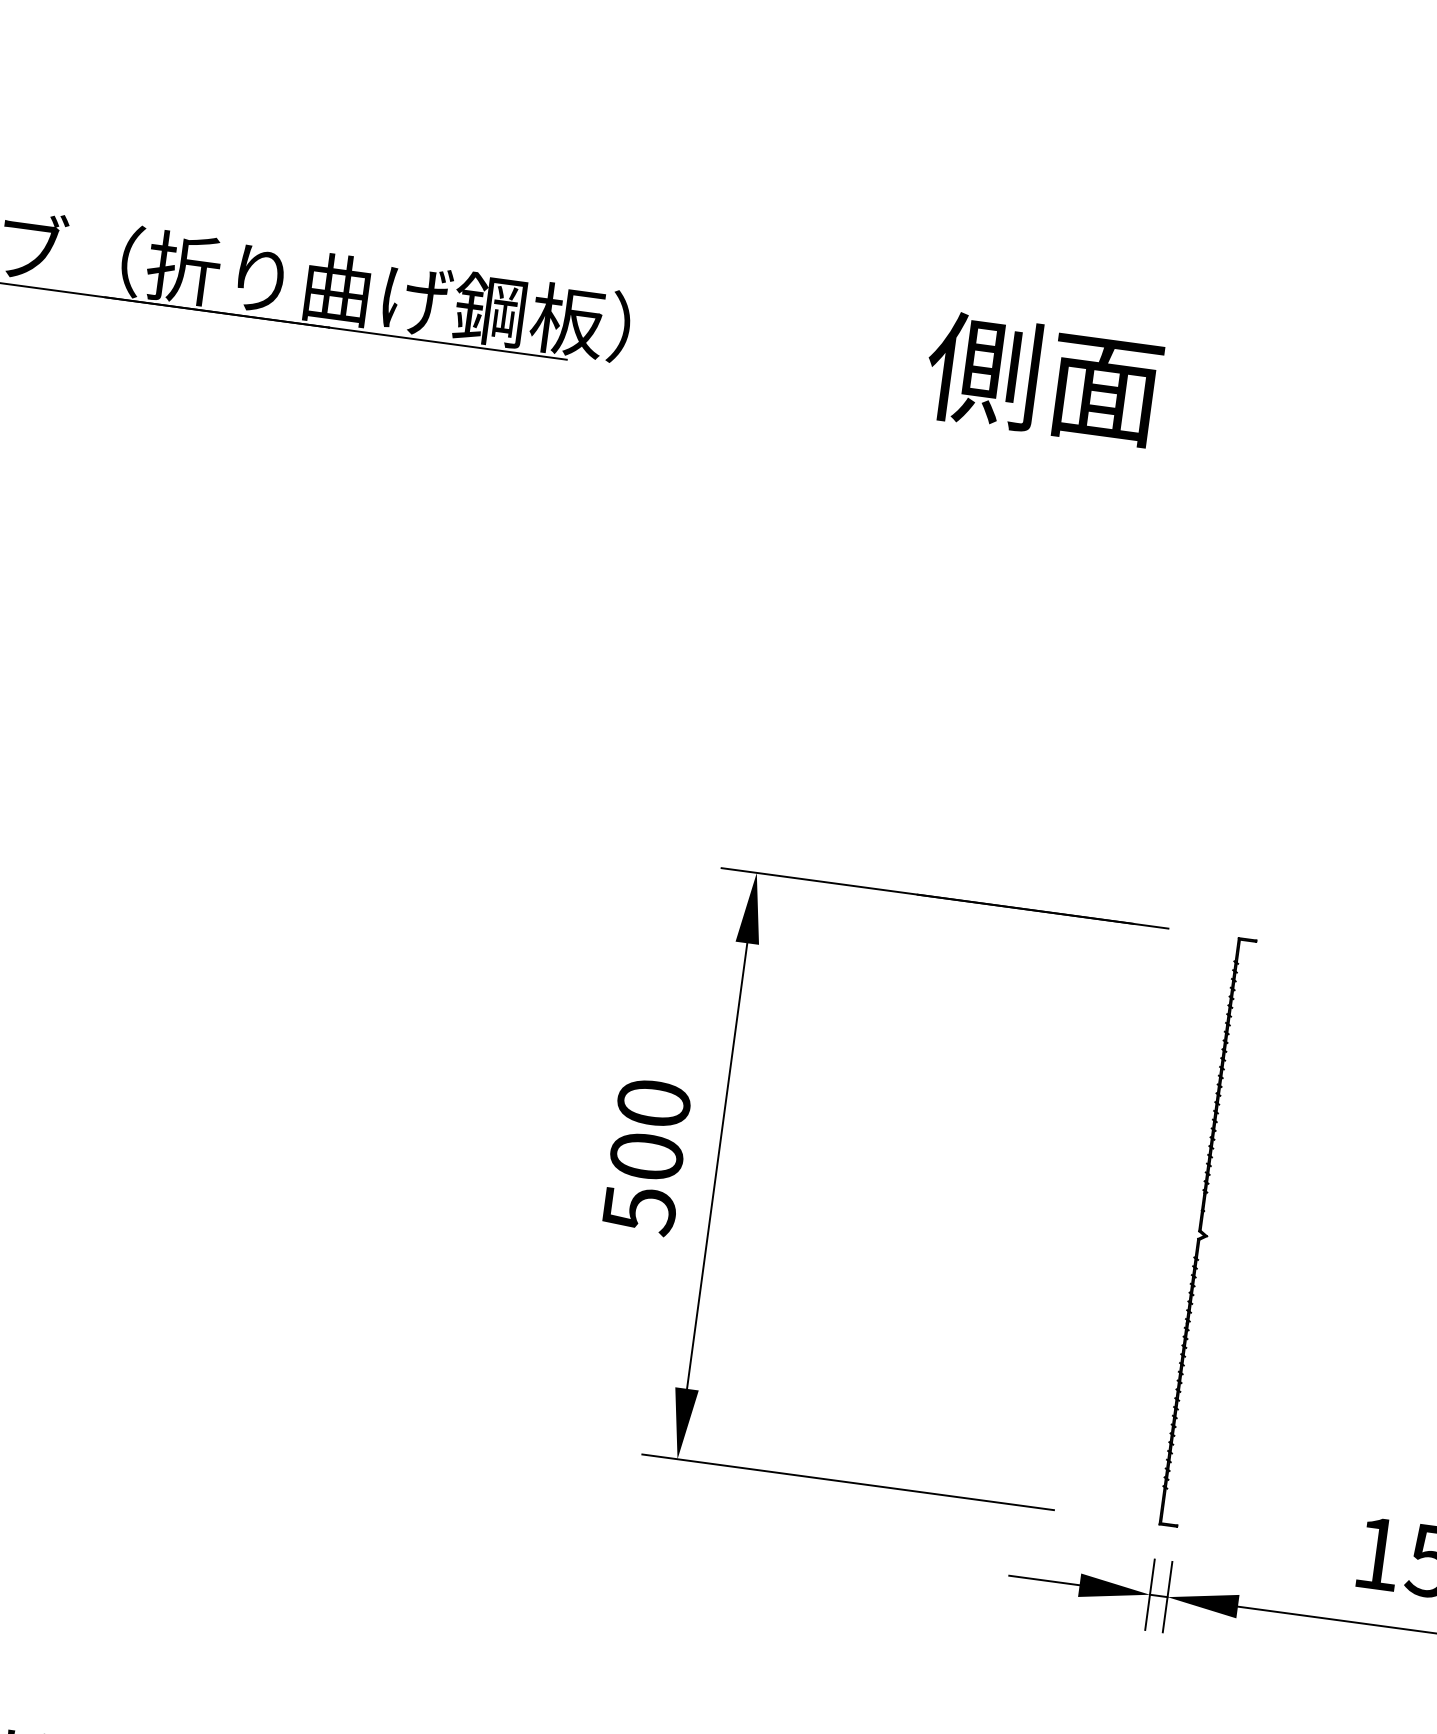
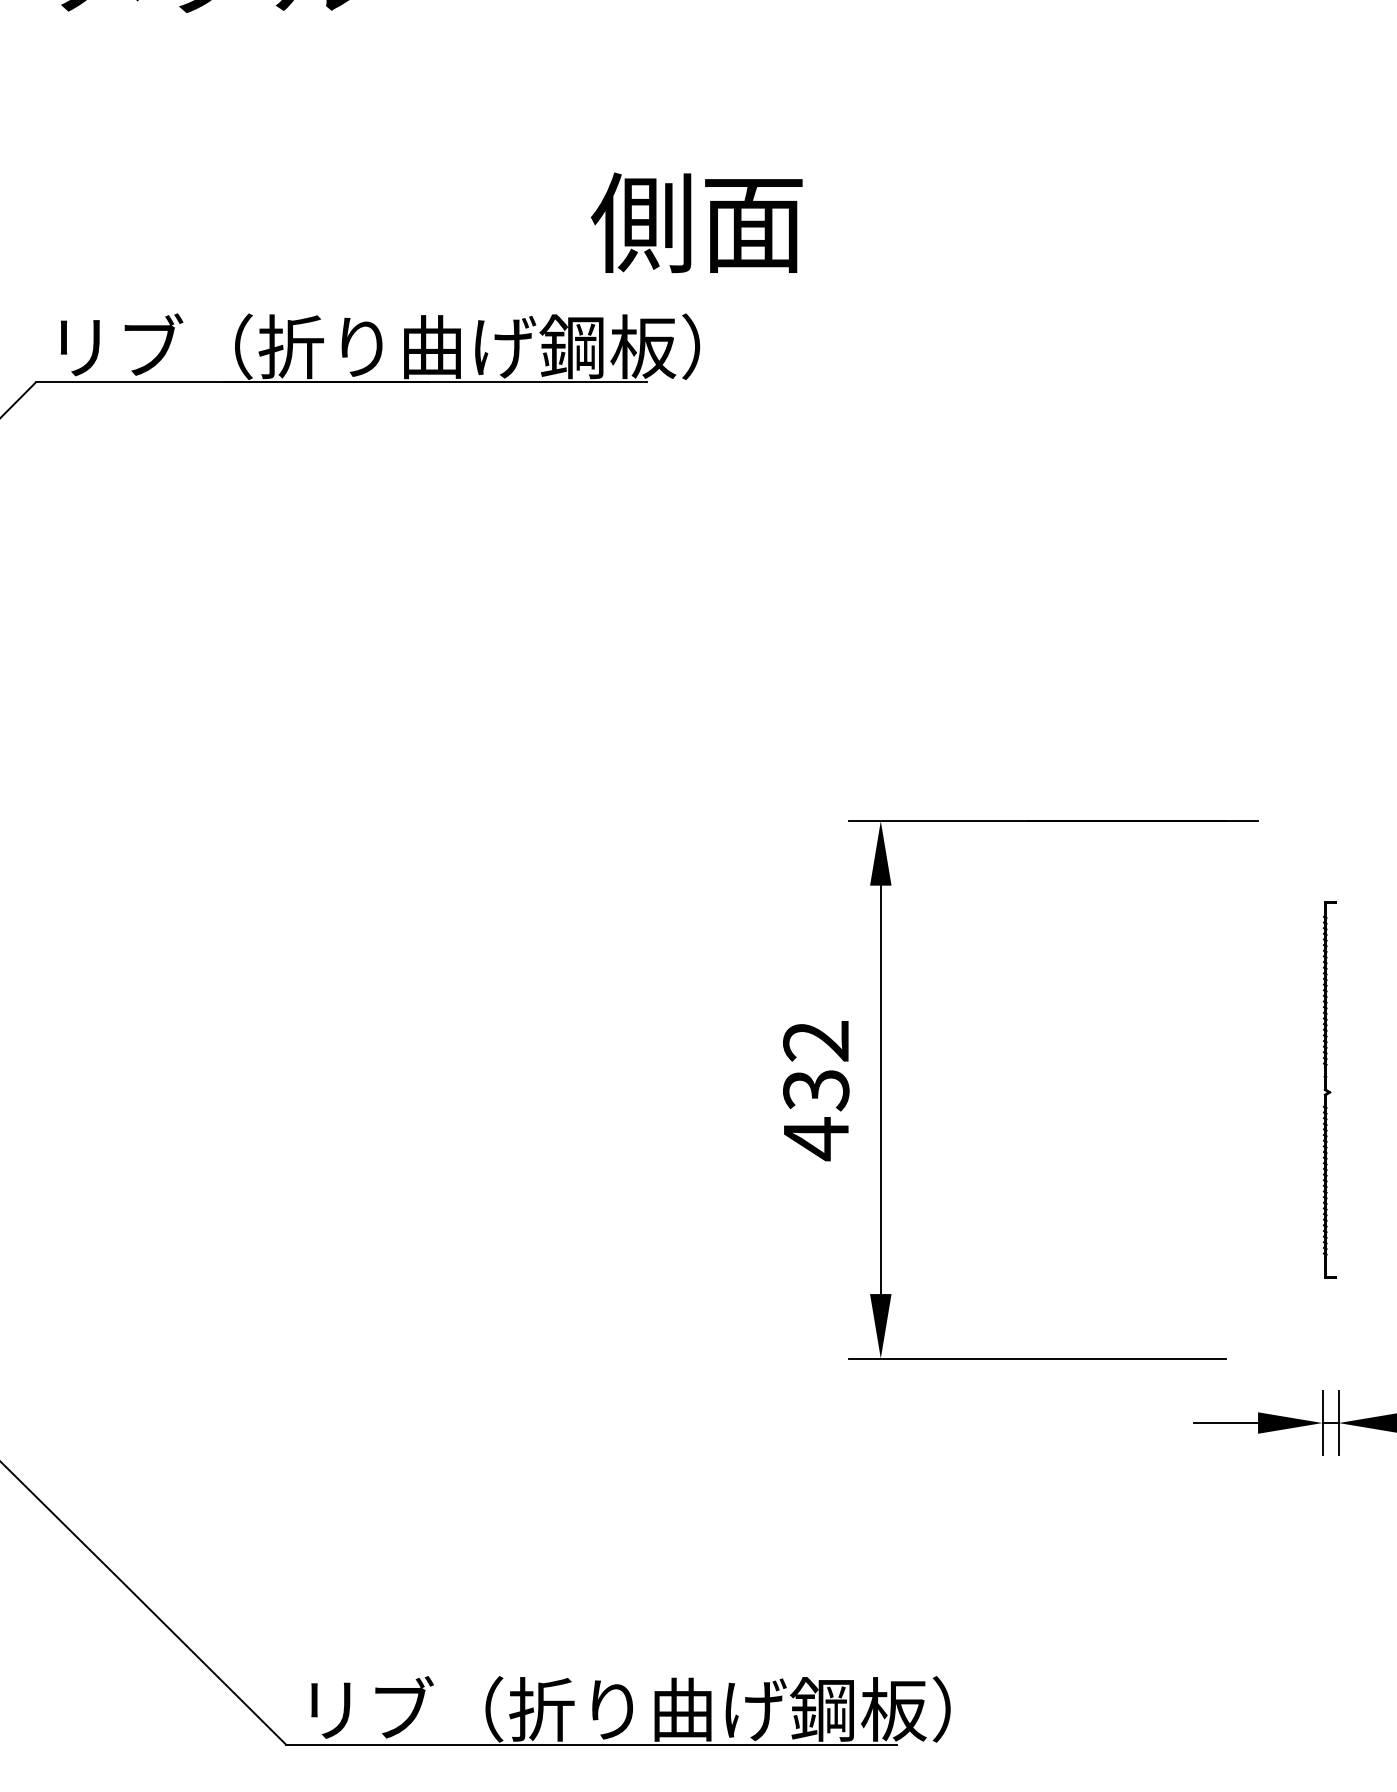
text: (1043, 378) -> (696, 222), moved
text: (646, 1158) -> (816, 1091), 500 -> 432
part: (1206, 1231) -> (1329, 1089), size x0.7

